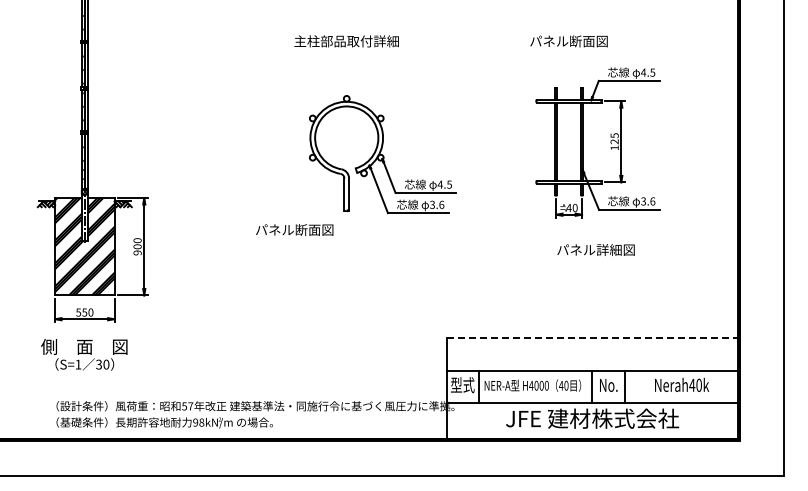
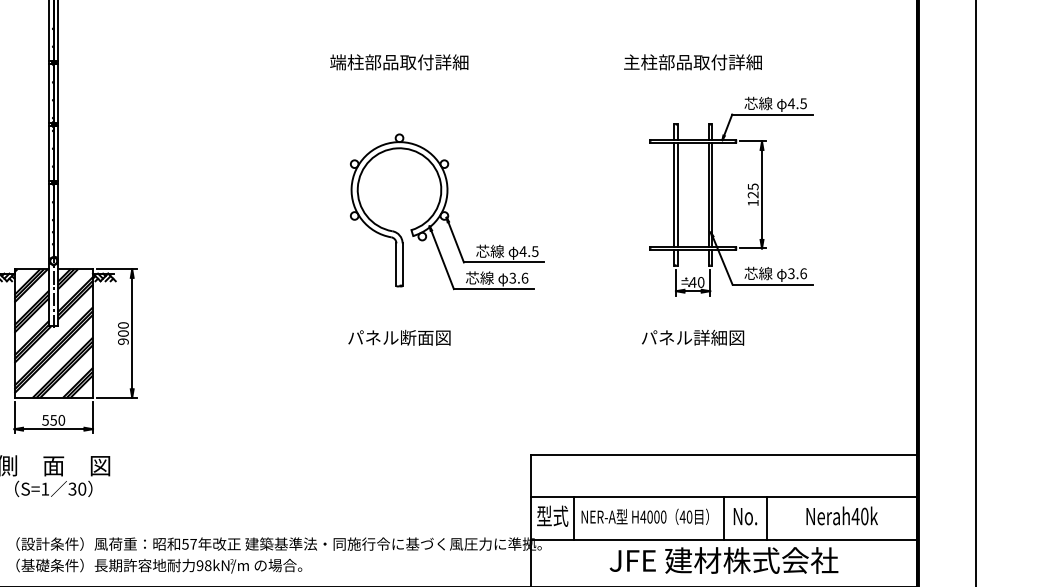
text: (300, 41) -> (338, 62), 主柱部品取付詳細 -> 端柱部品取付詳細
text: (568, 41) -> (692, 62), パネル断面図 -> 主柱部品取付詳細
text: (294, 229) -> (399, 337), moved
text: (595, 249) -> (692, 337), moved
line: (592, 338) -> (723, 454), dashed -> solid

